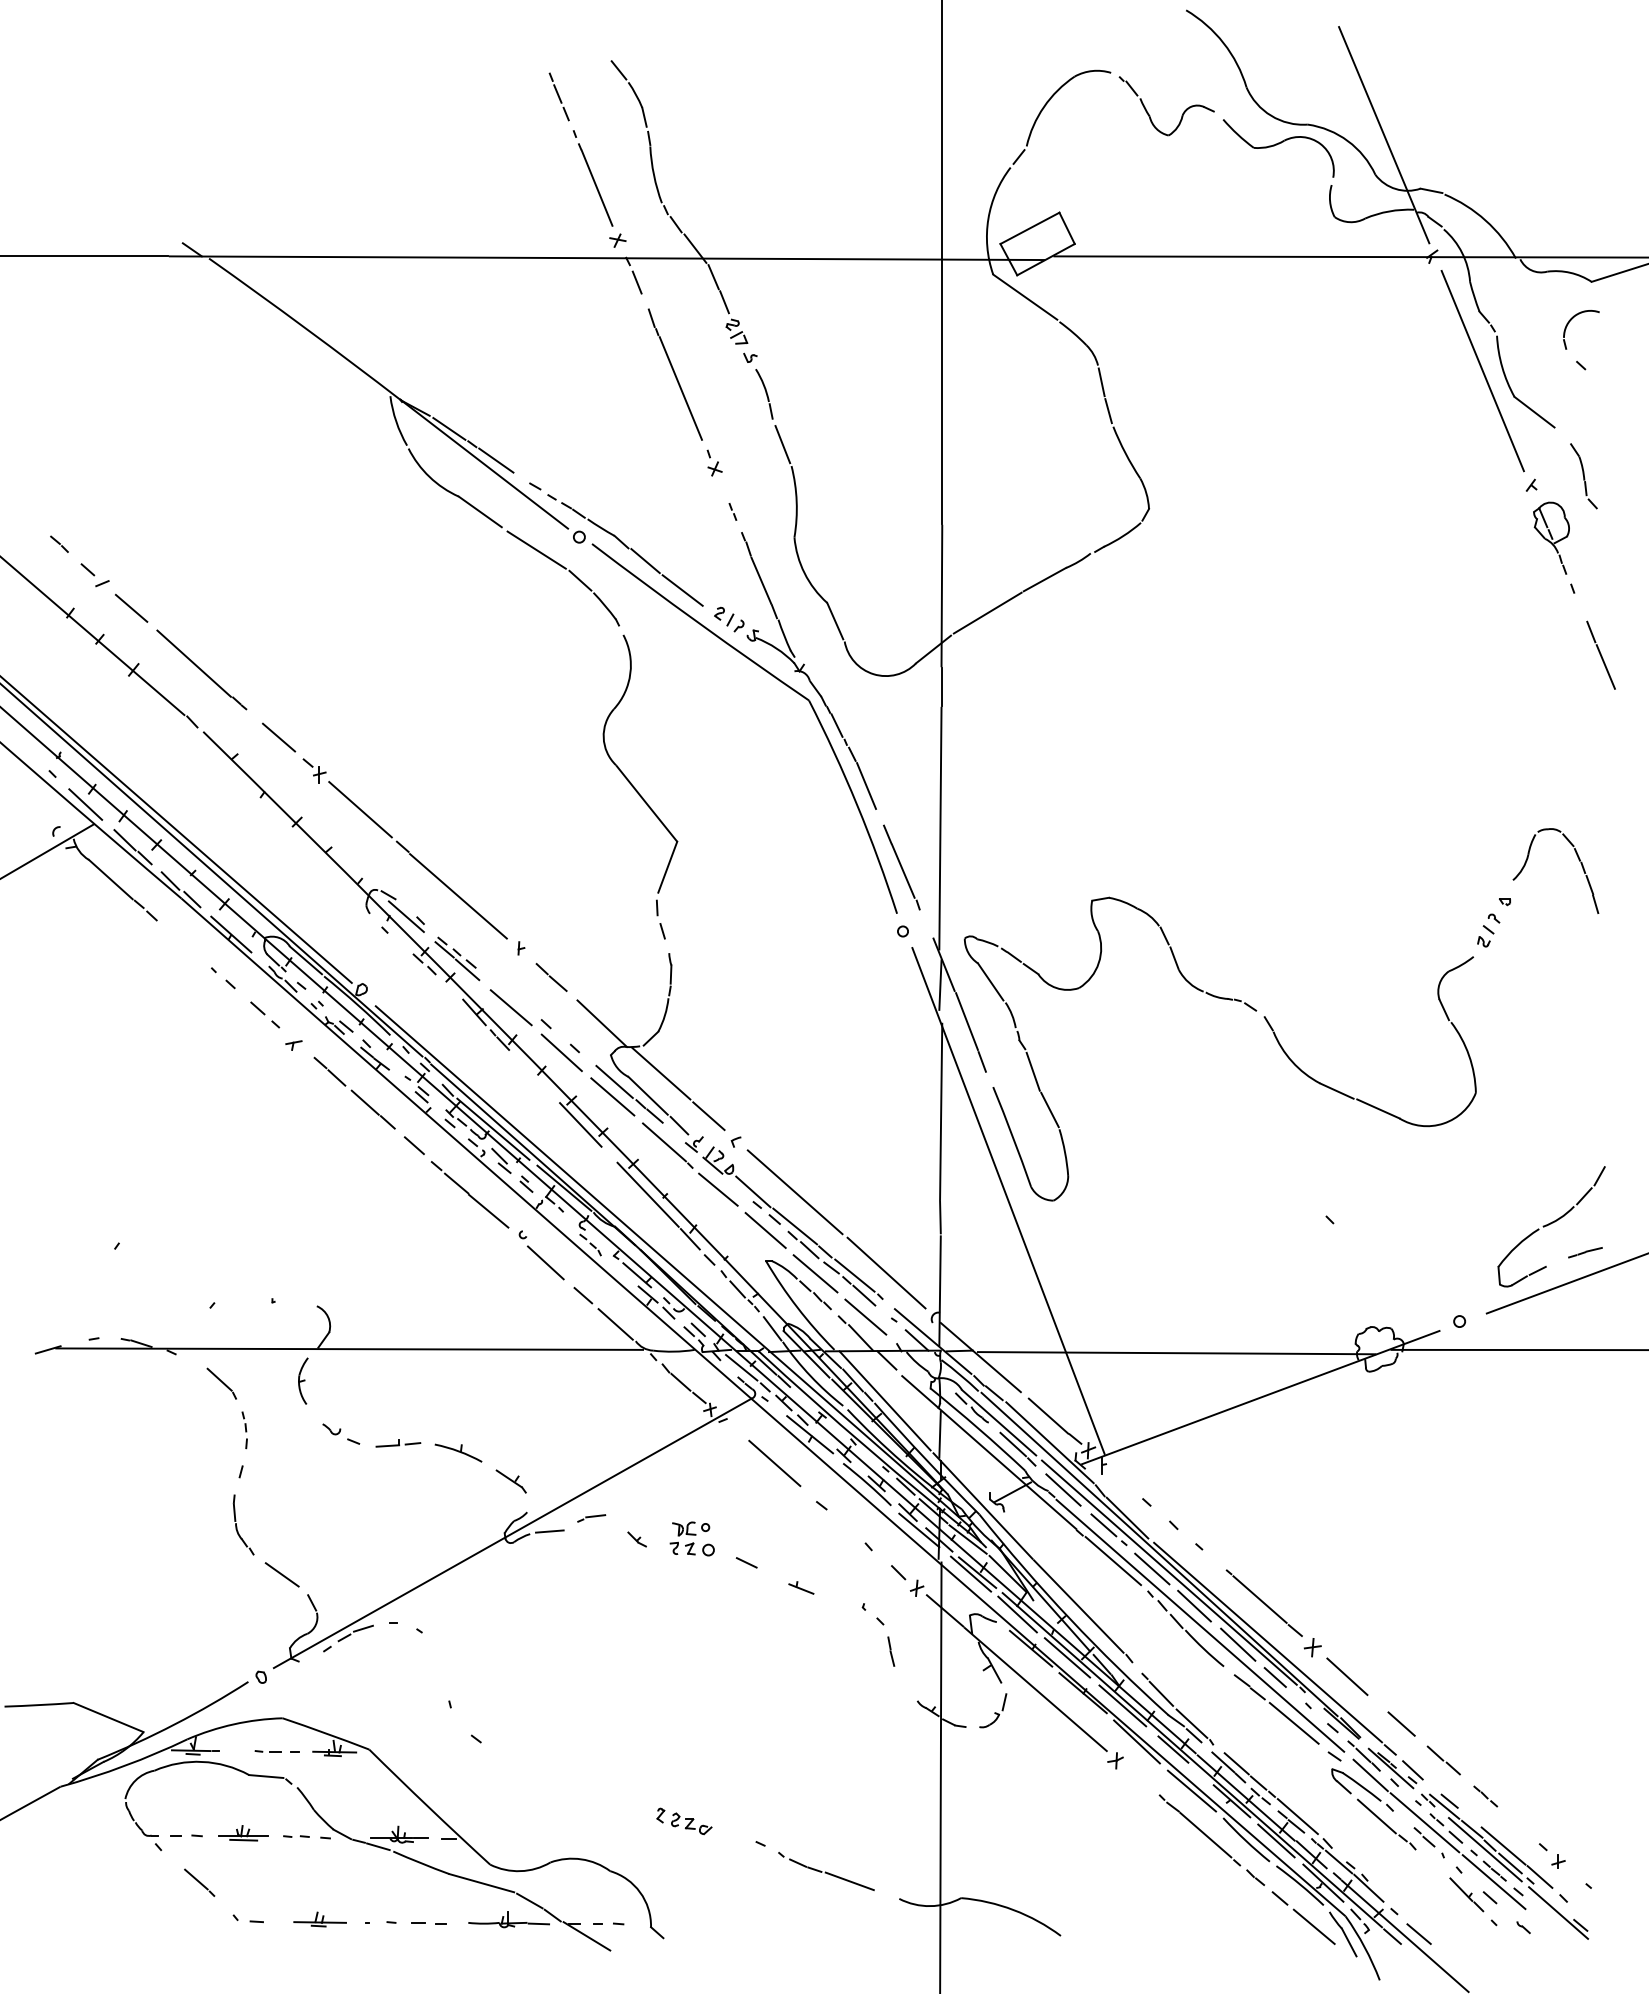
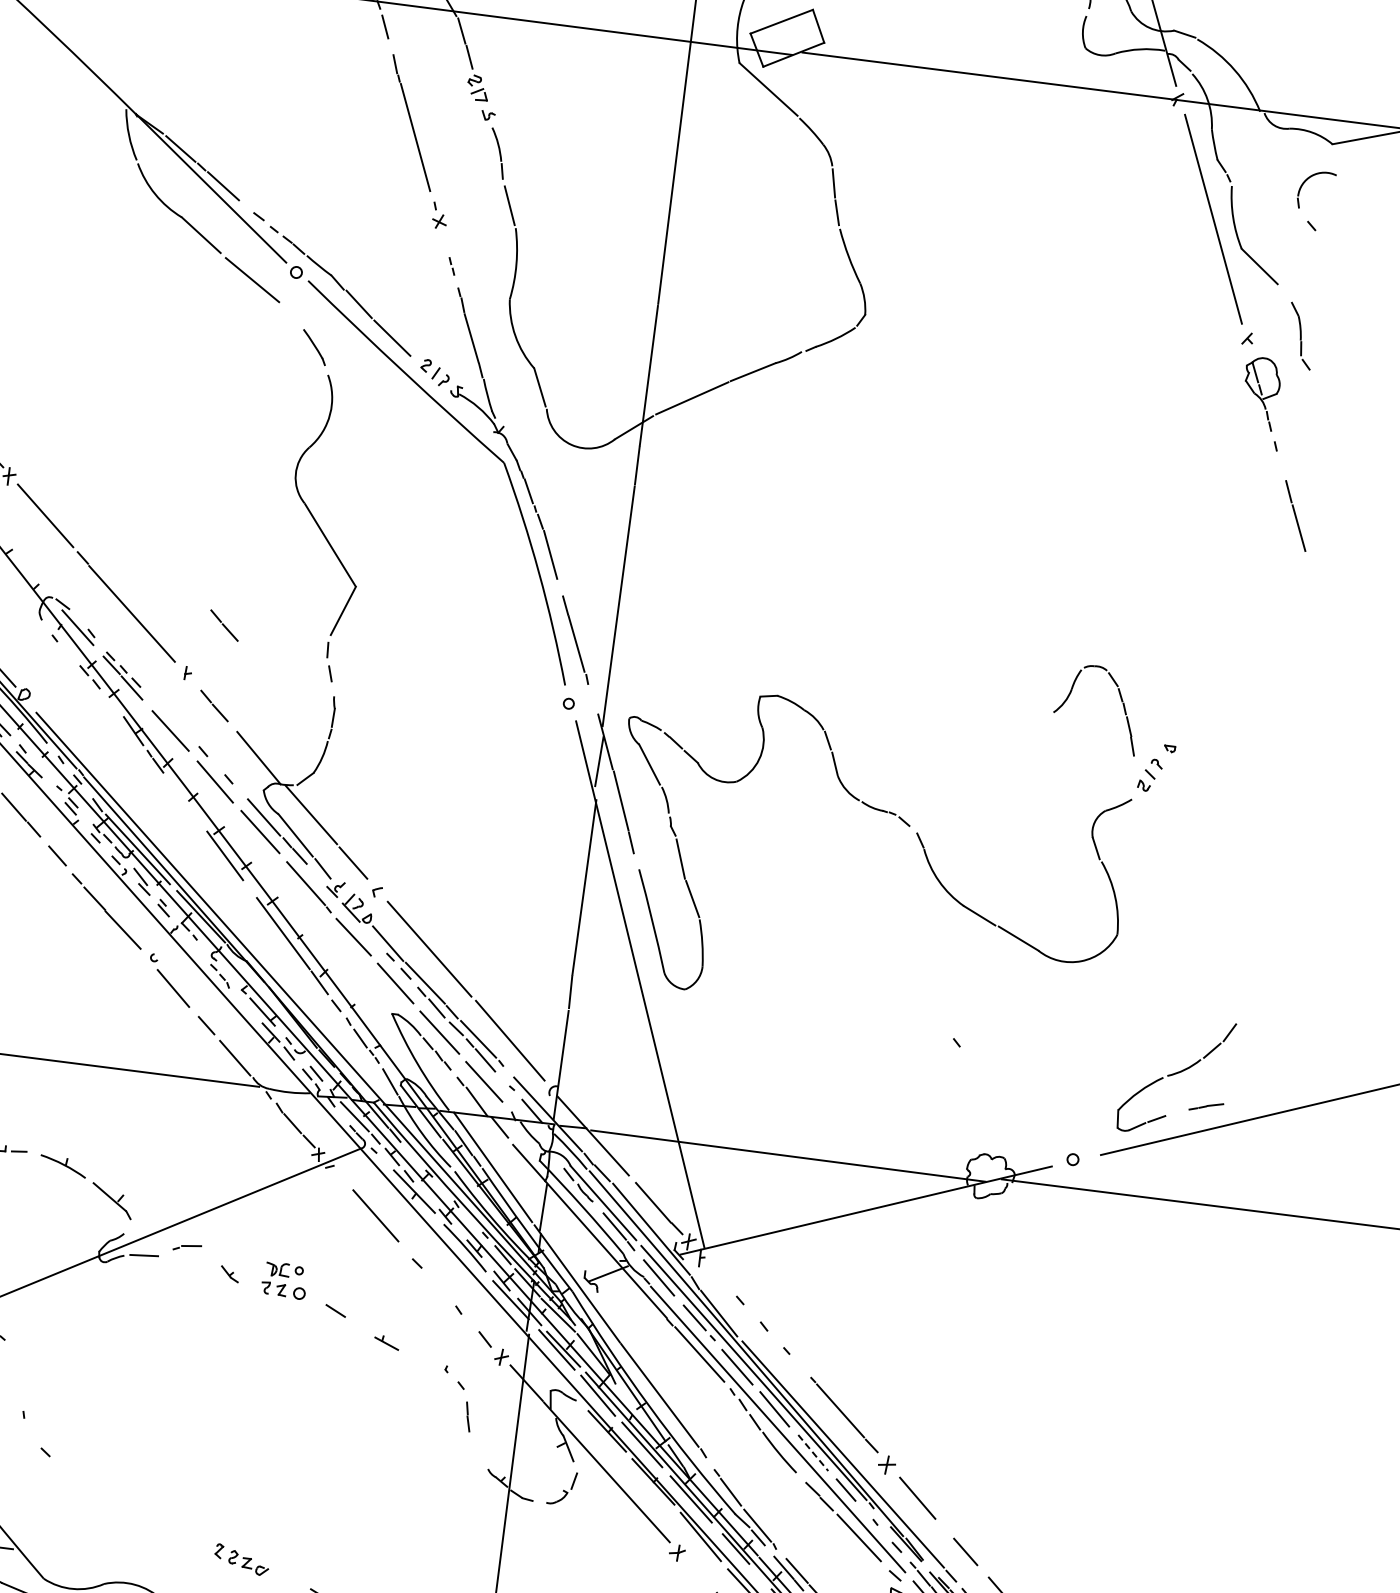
line: (580, 580) -> (292, 315), removed
part: (1578, 859) -> (1121, 700), moved
line: (551, 896) -> (224, 625), added
part: (510, 1481) -> (111, 1201), size x1.4
line: (1238, 1645) -> (813, 1453), solid -> dashed

